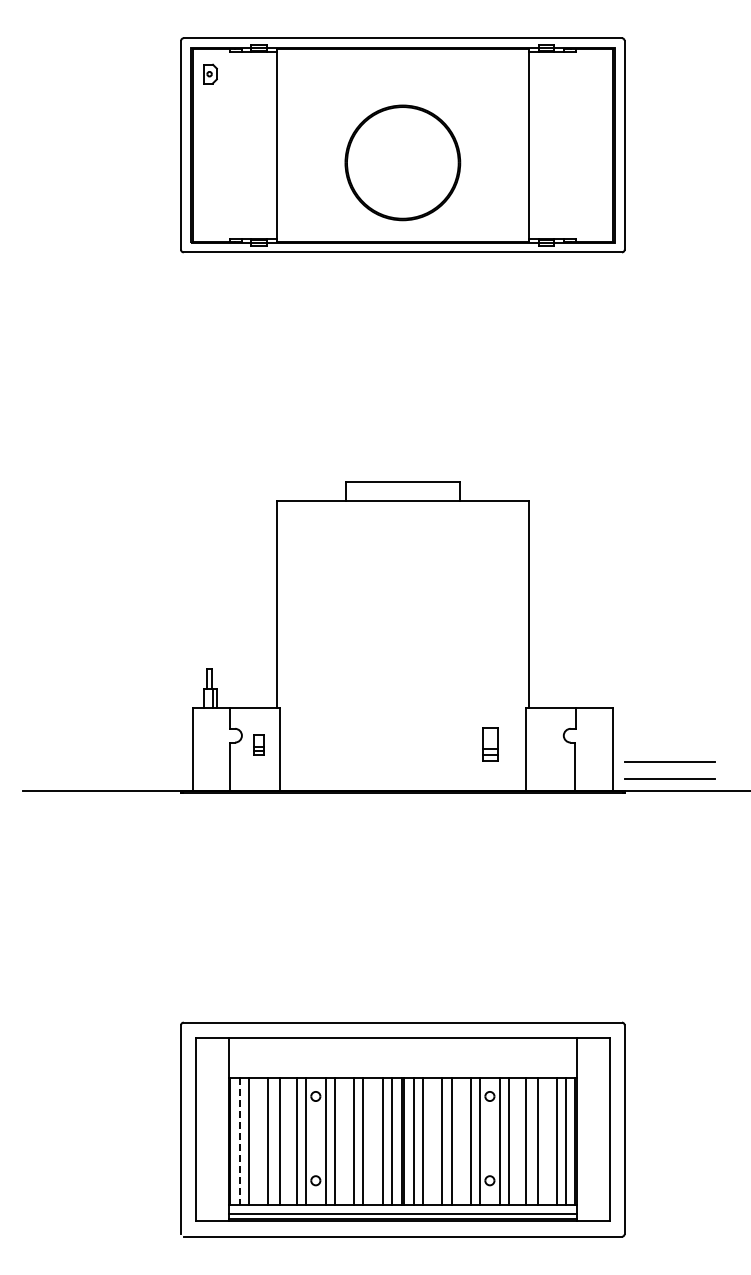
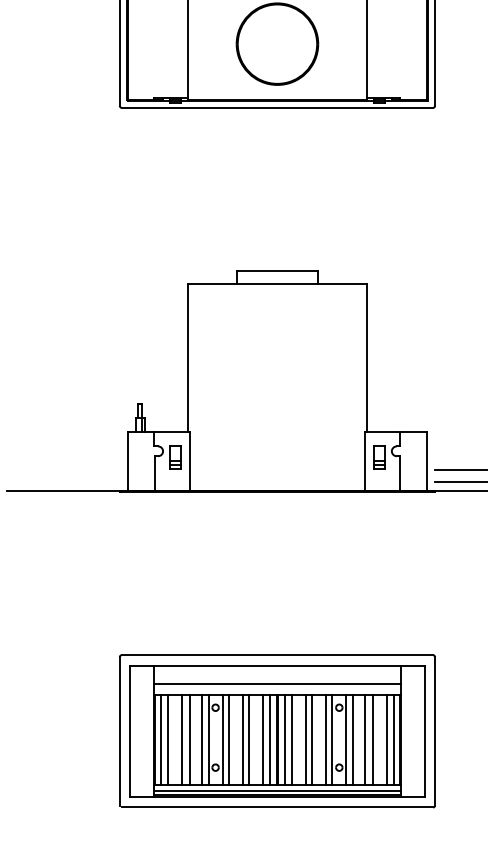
part: (258, 744) -> (174, 457), size x1.67
part: (490, 744) -> (379, 457), moved
line: (402, 1062) -> (277, 683), added
line: (239, 1142) -> (161, 740), dashed -> solid

